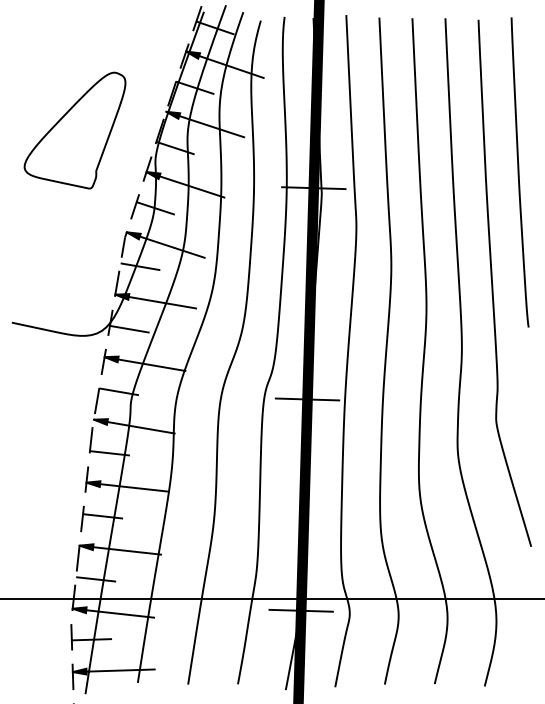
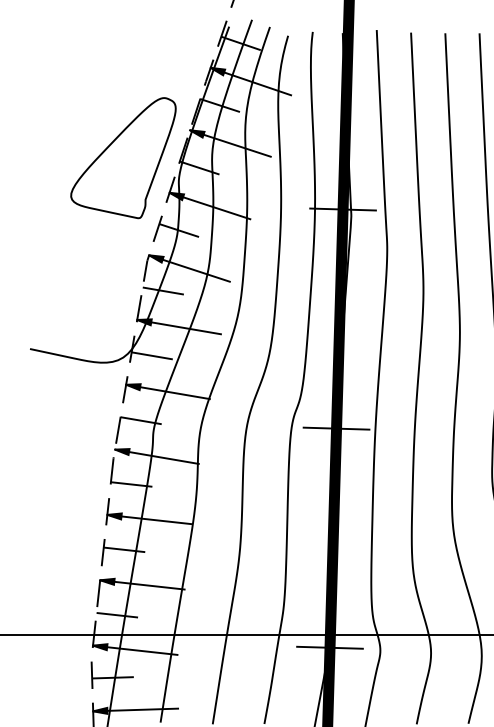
part: (74, 130) -> (122, 158), moved

